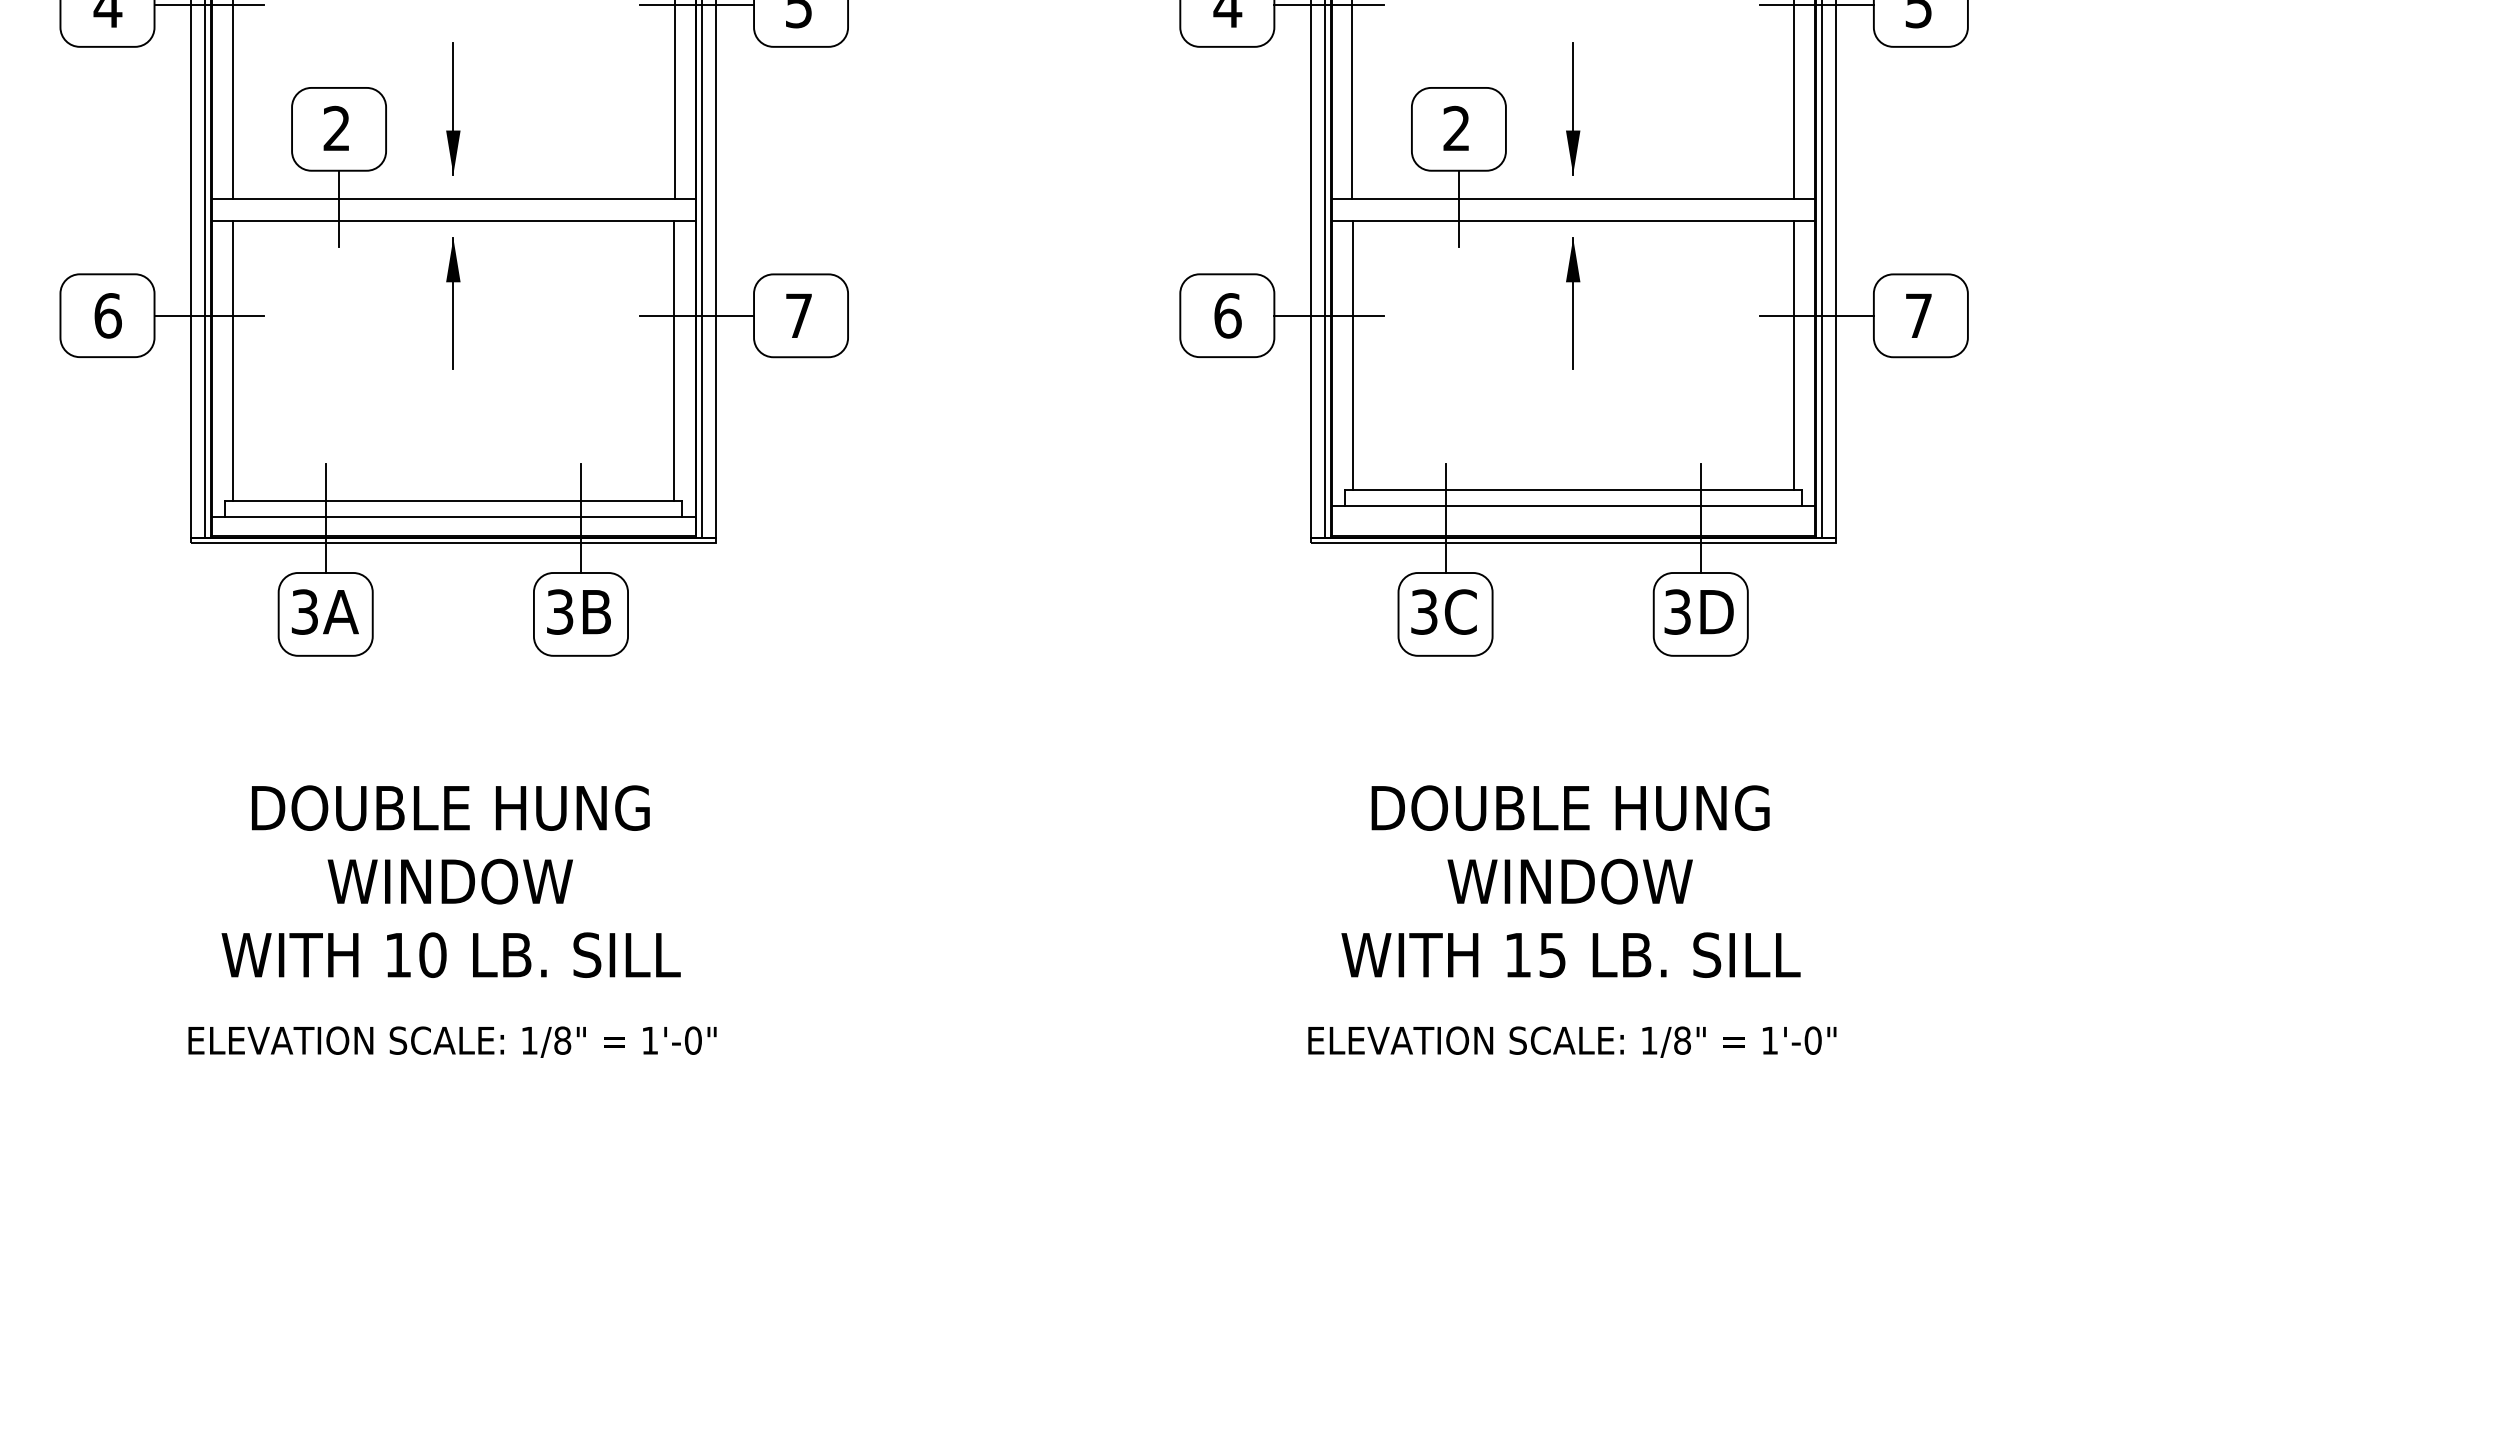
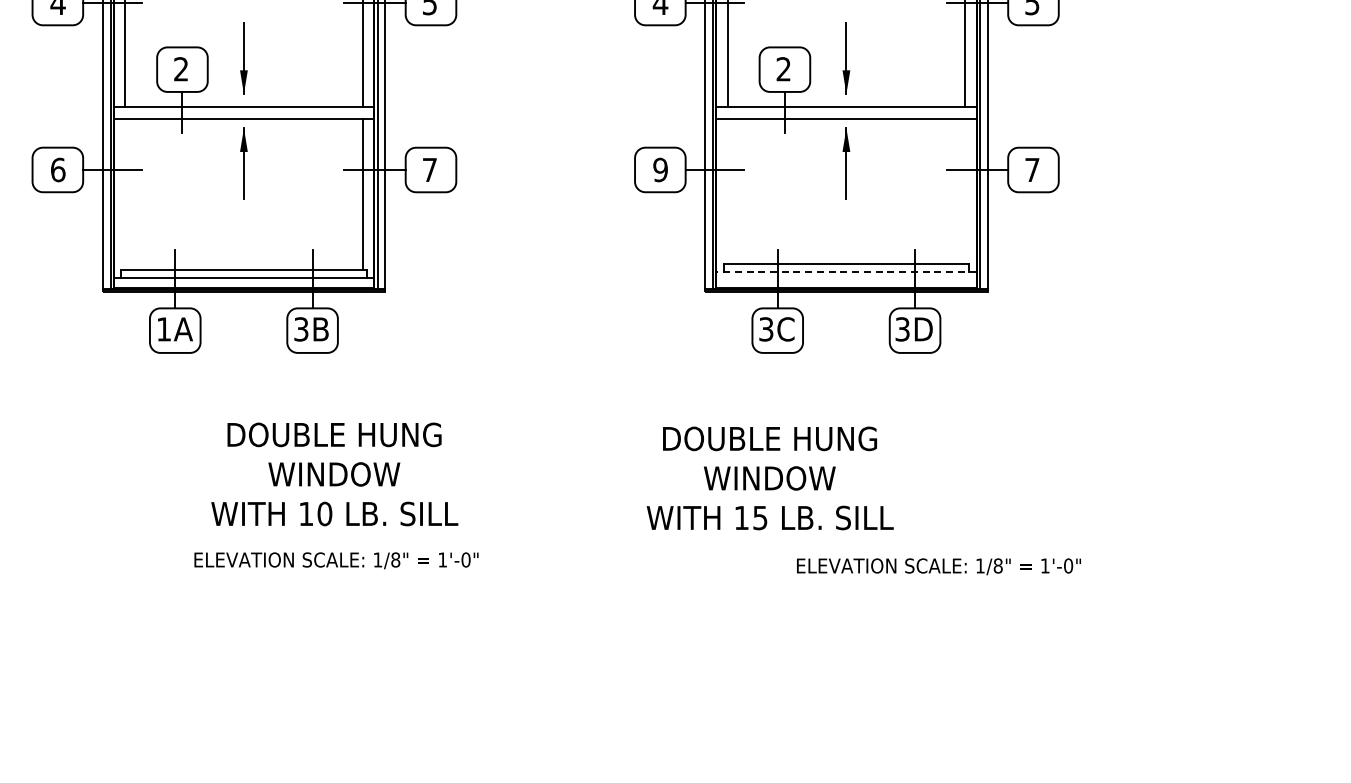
text: (1227, 314) -> (660, 169), 6 -> 9
line: (1352, 353) -> (727, 190), removed
line: (1794, 353) -> (965, 190), removed
line: (233, 359) -> (125, 193), removed
line: (1573, 506) -> (846, 272), solid -> dashed
text: (305, 612) -> (164, 329), 3A -> 1A
text: (450, 881) -> (334, 474), moved
text: (1569, 881) -> (769, 478), moved
text: (452, 1041) -> (336, 560), moved
text: (1571, 1041) -> (938, 566), moved

